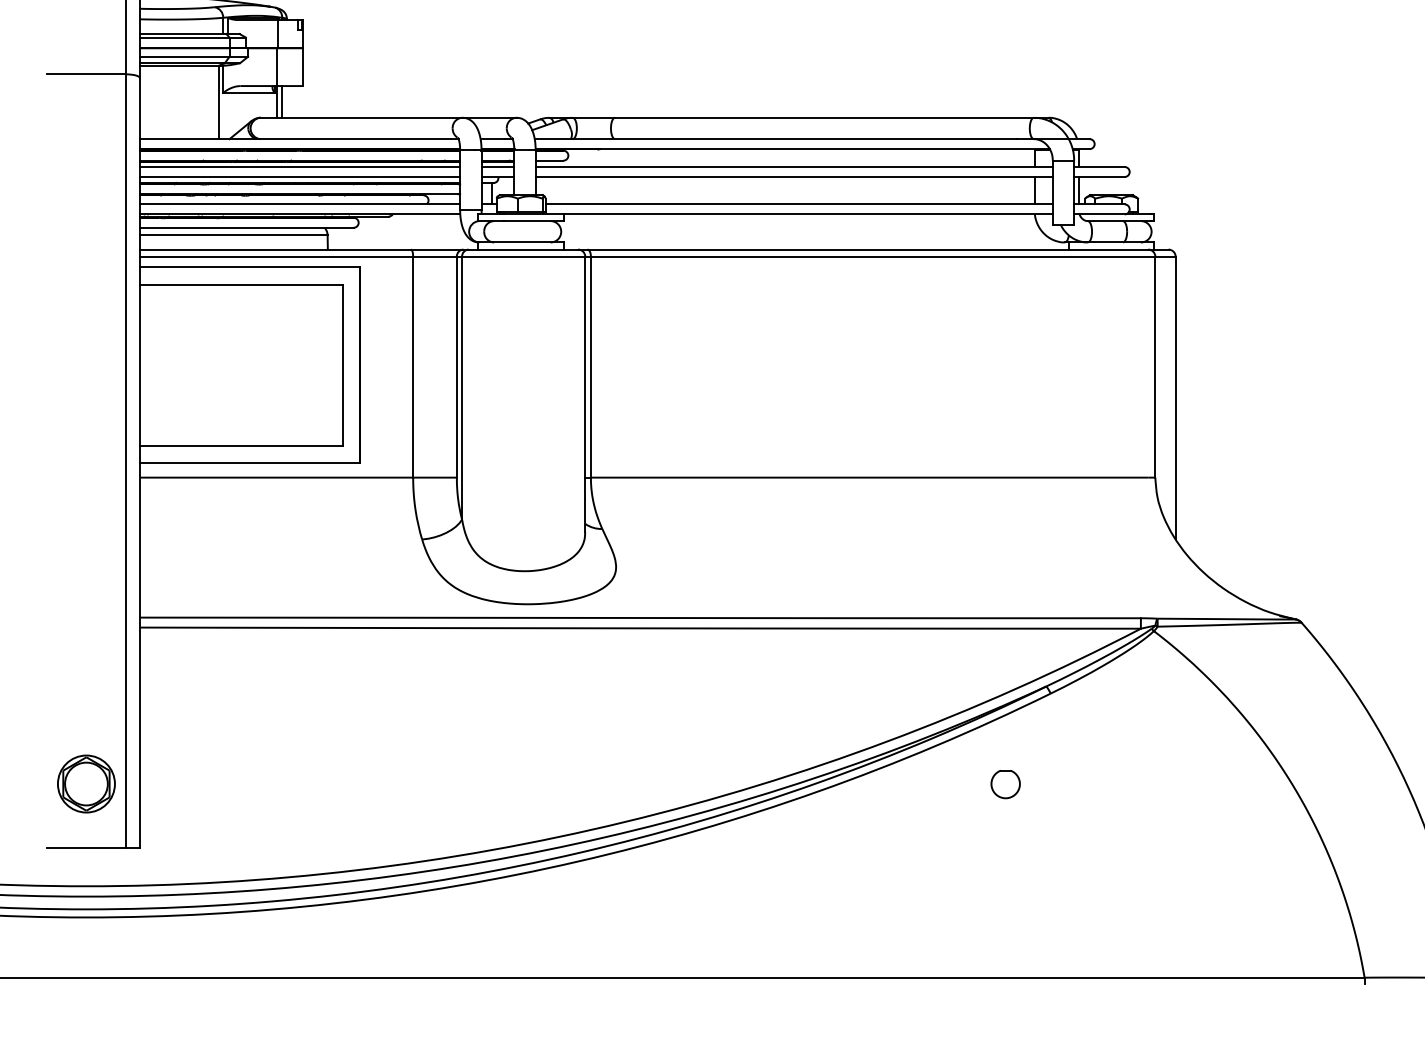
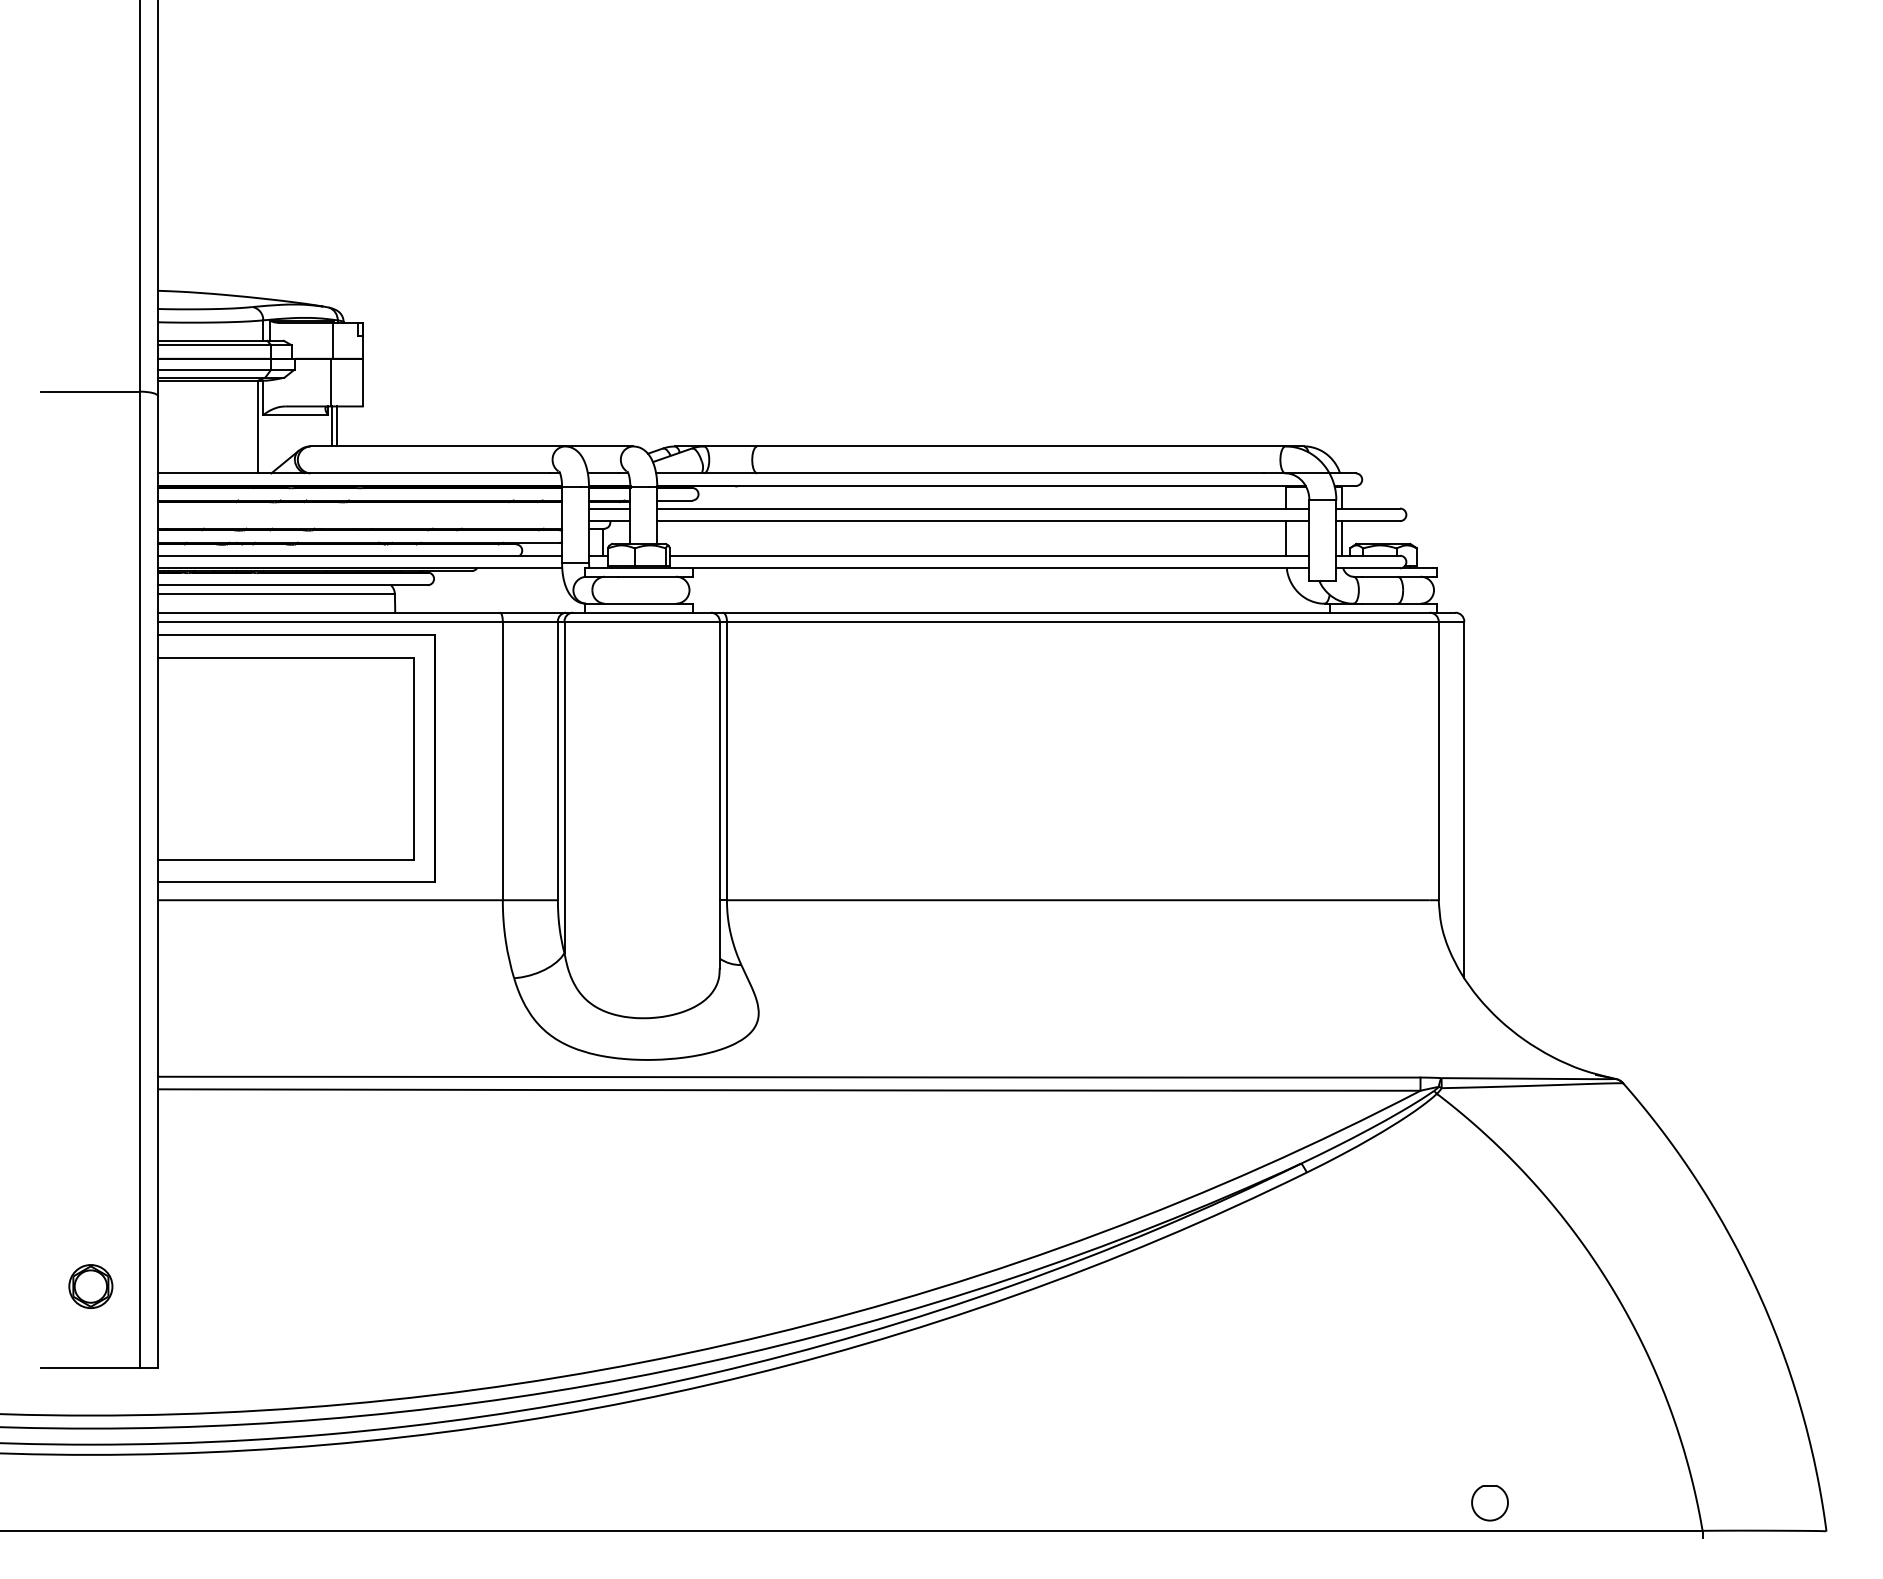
line: (300, 166) -> (360, 508), removed
line: (300, 177) -> (360, 521), removed
part: (86, 783) -> (90, 1286), size x0.6
part: (1005, 784) -> (1489, 1503), moved

